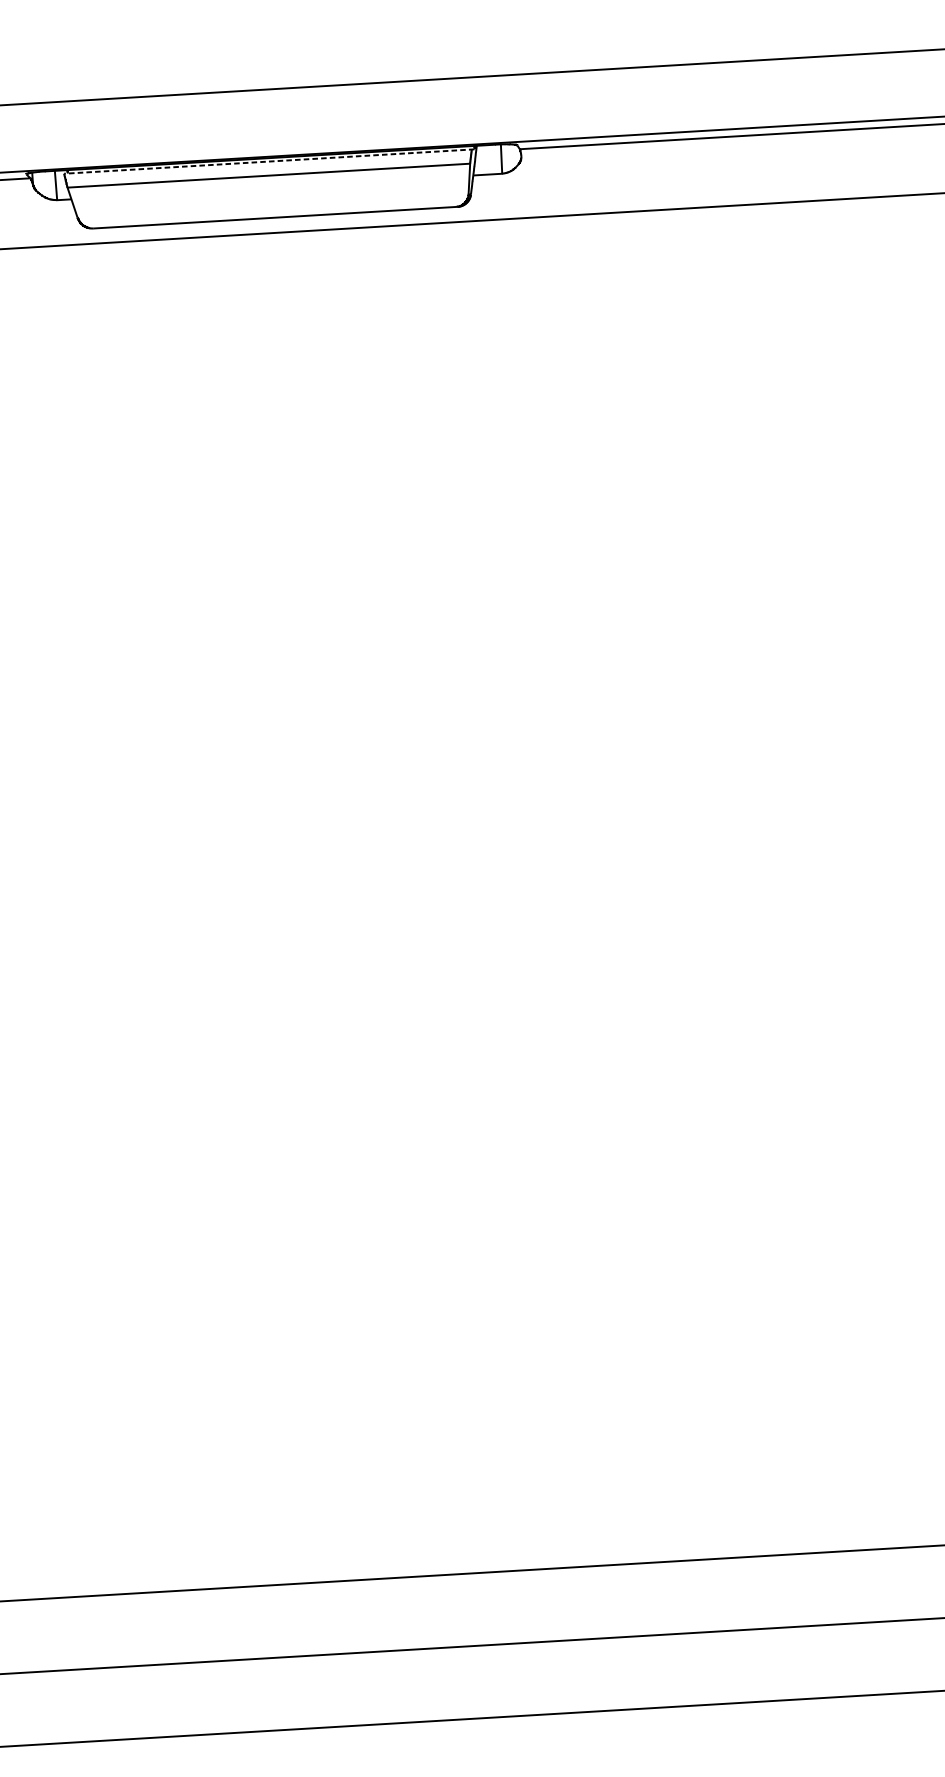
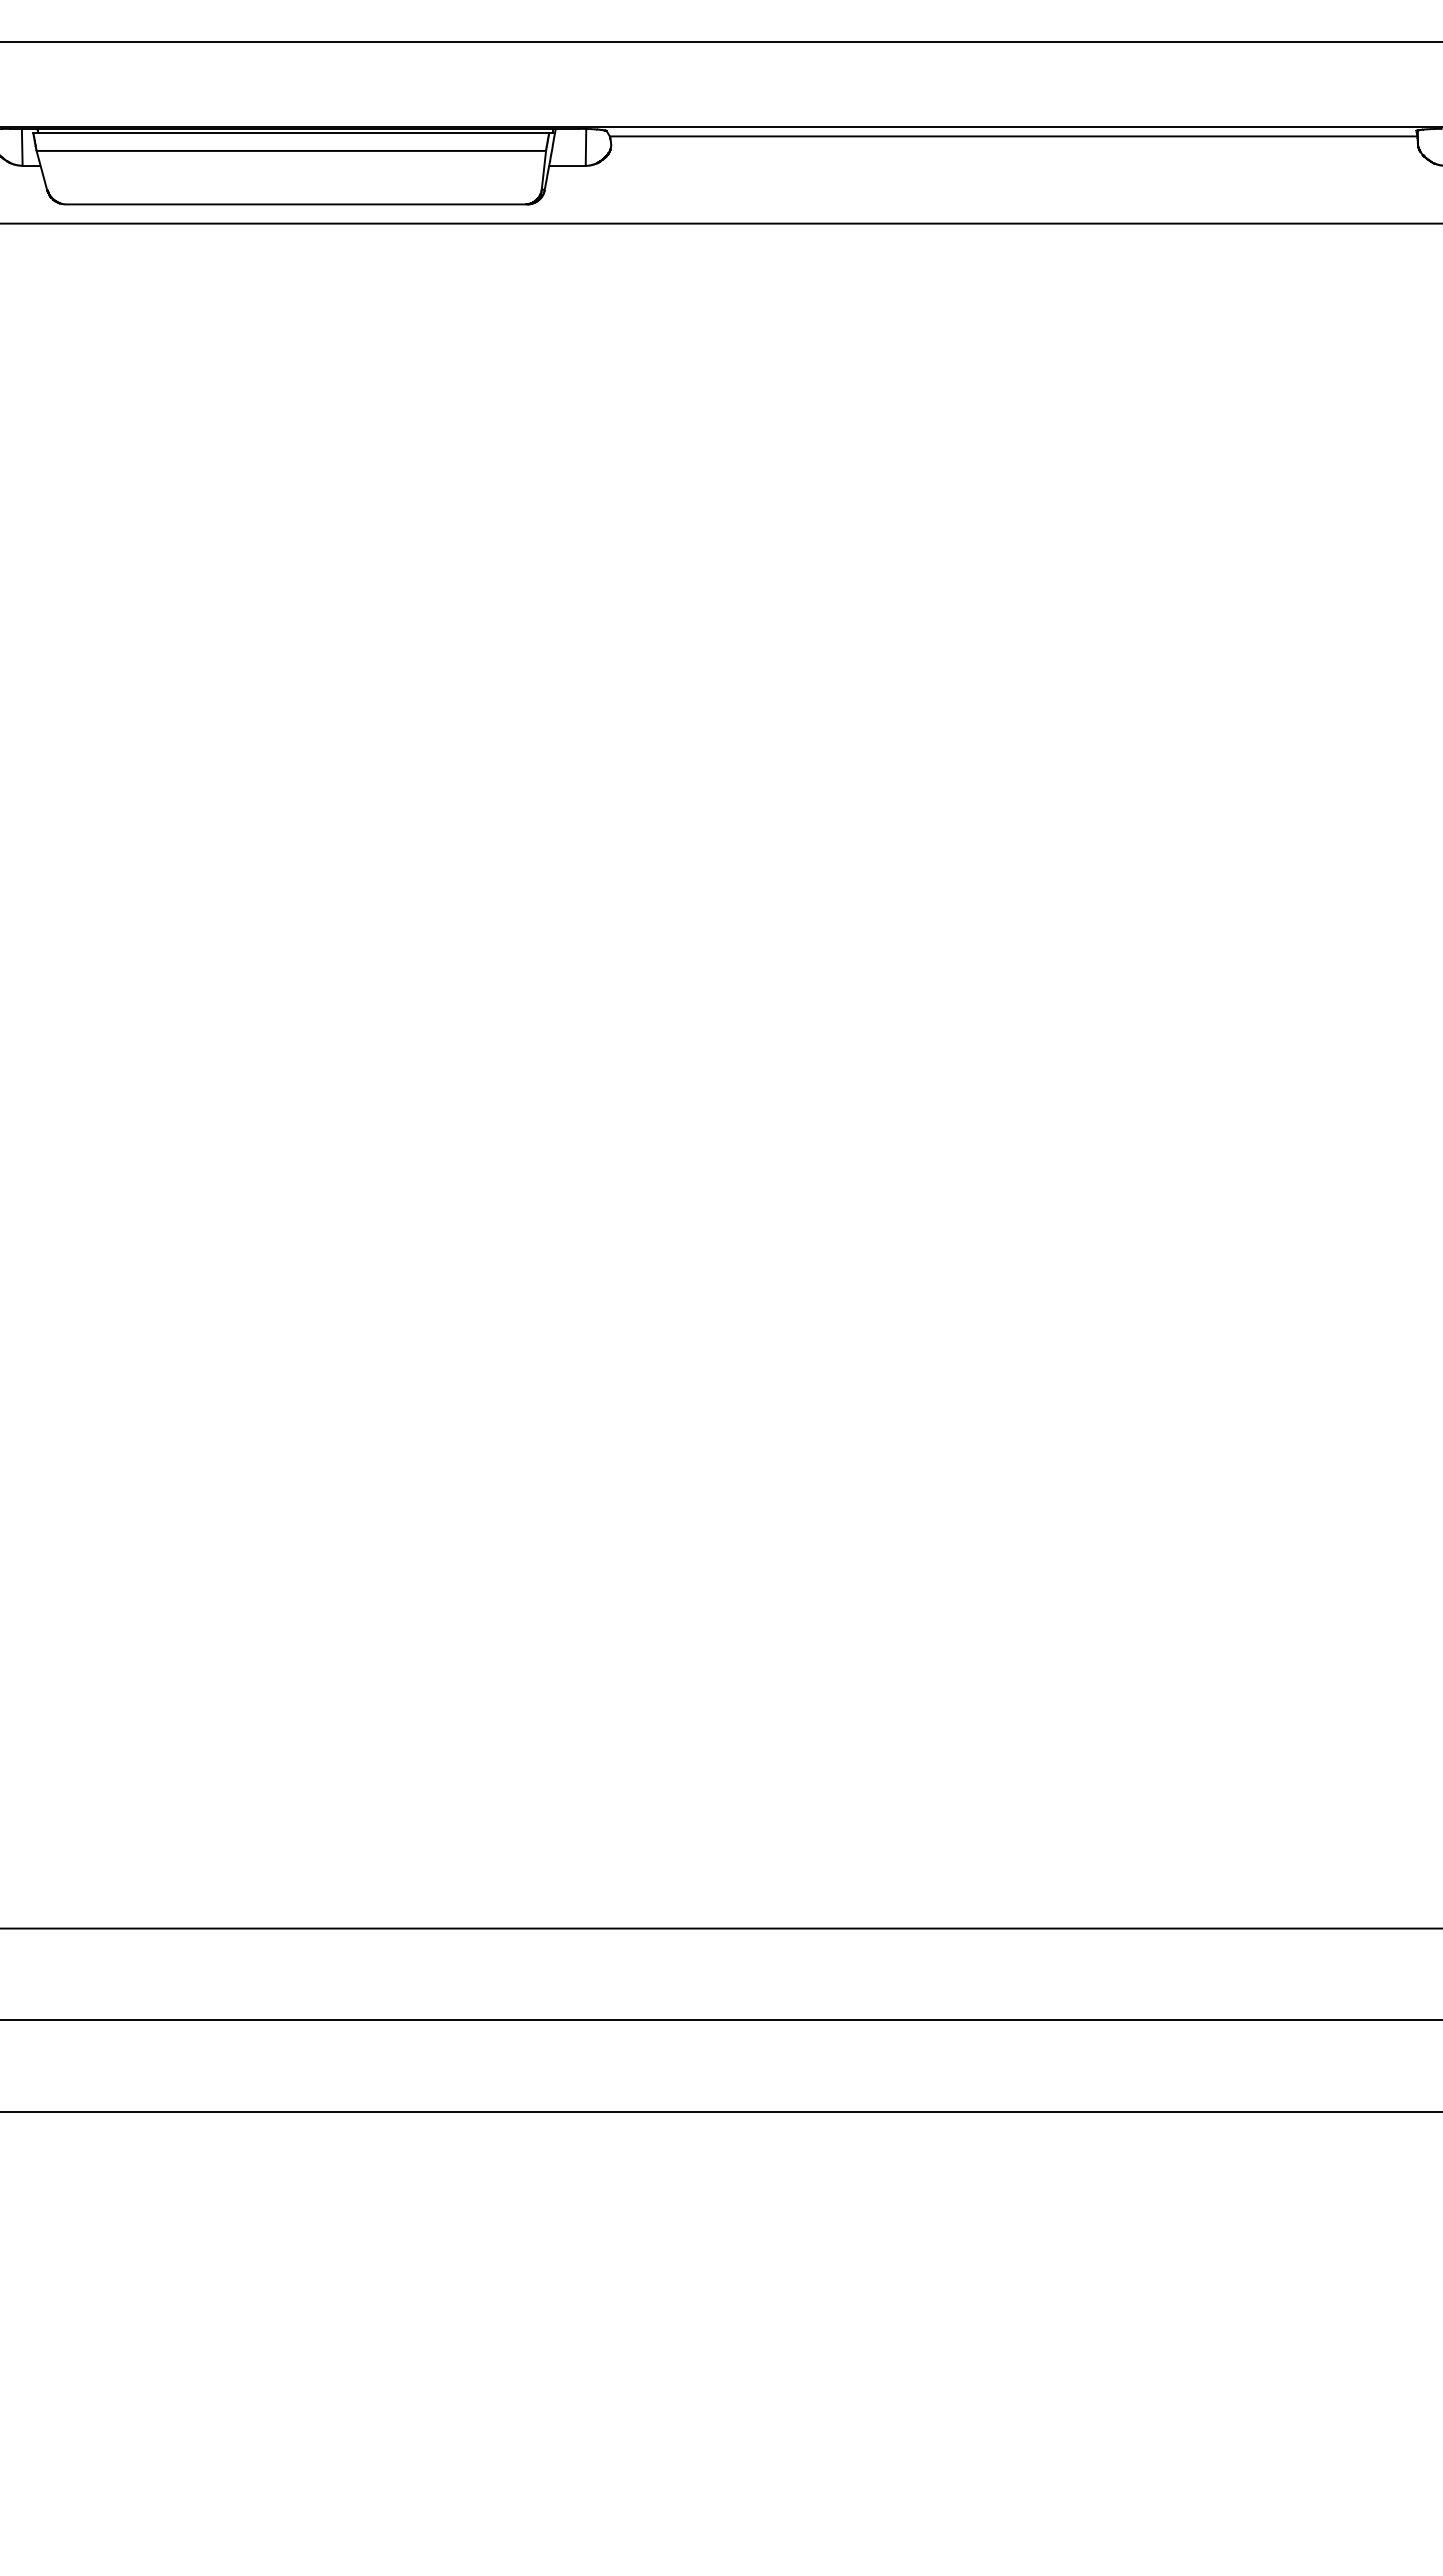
line: (268, 161) -> (292, 133), dashed -> solid

